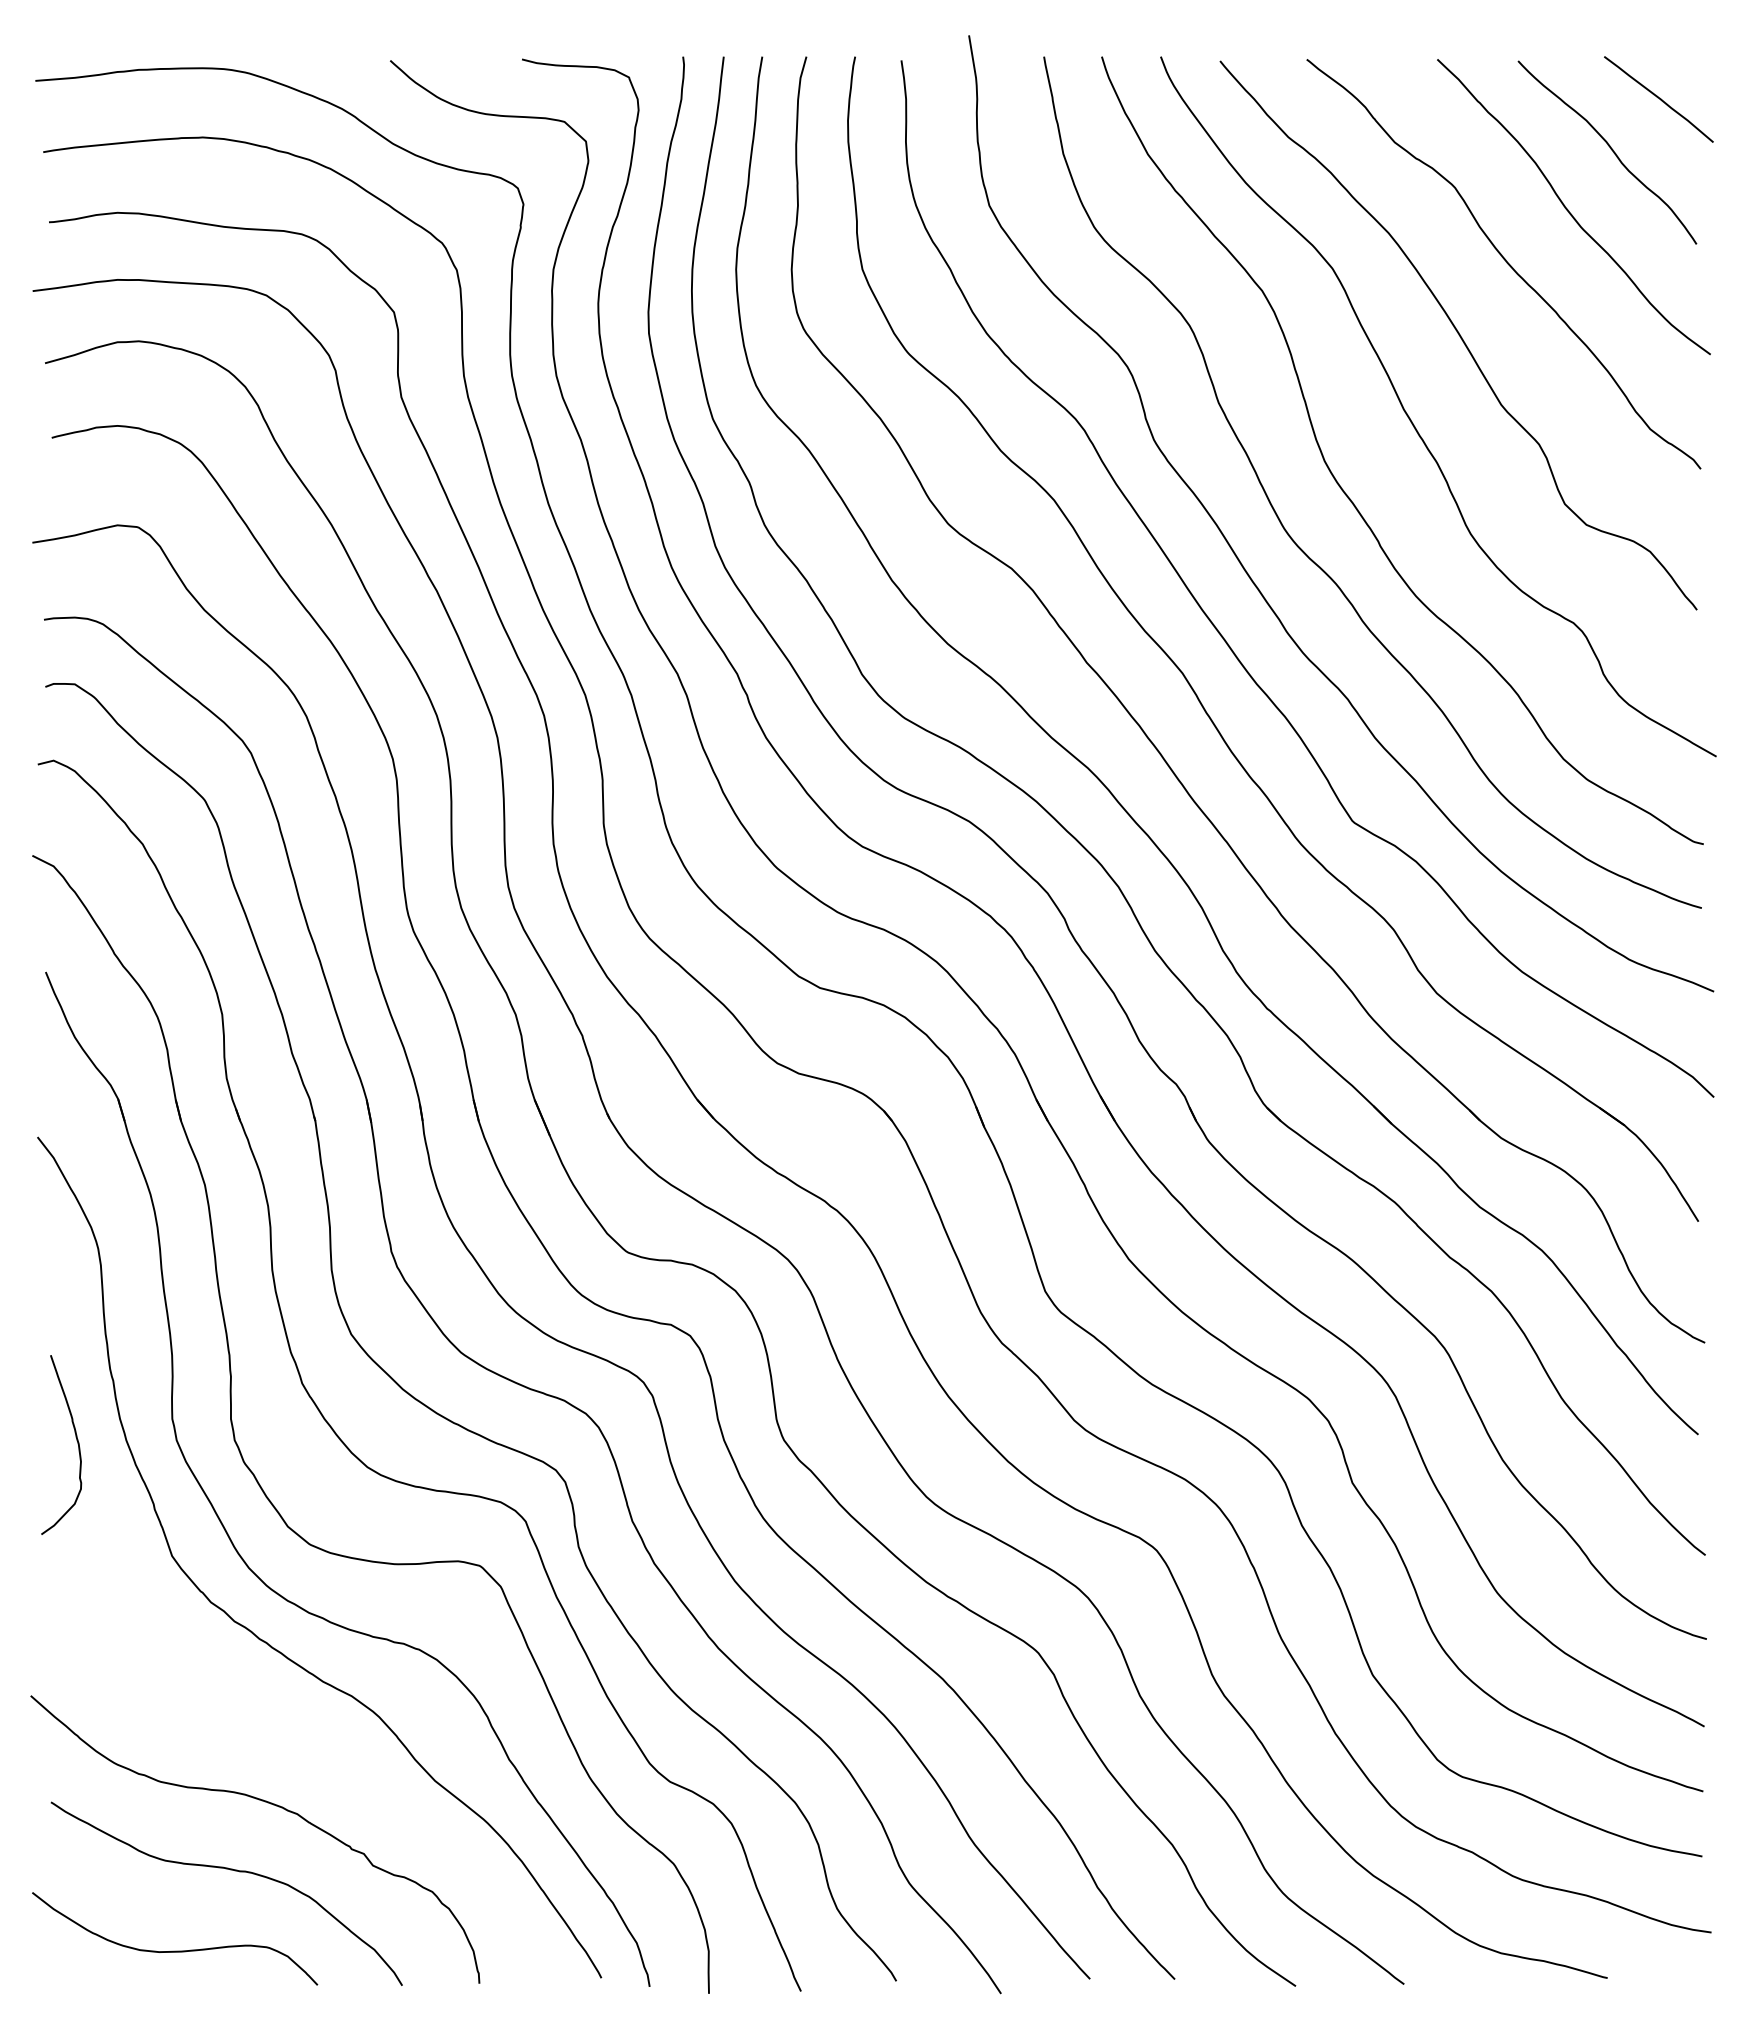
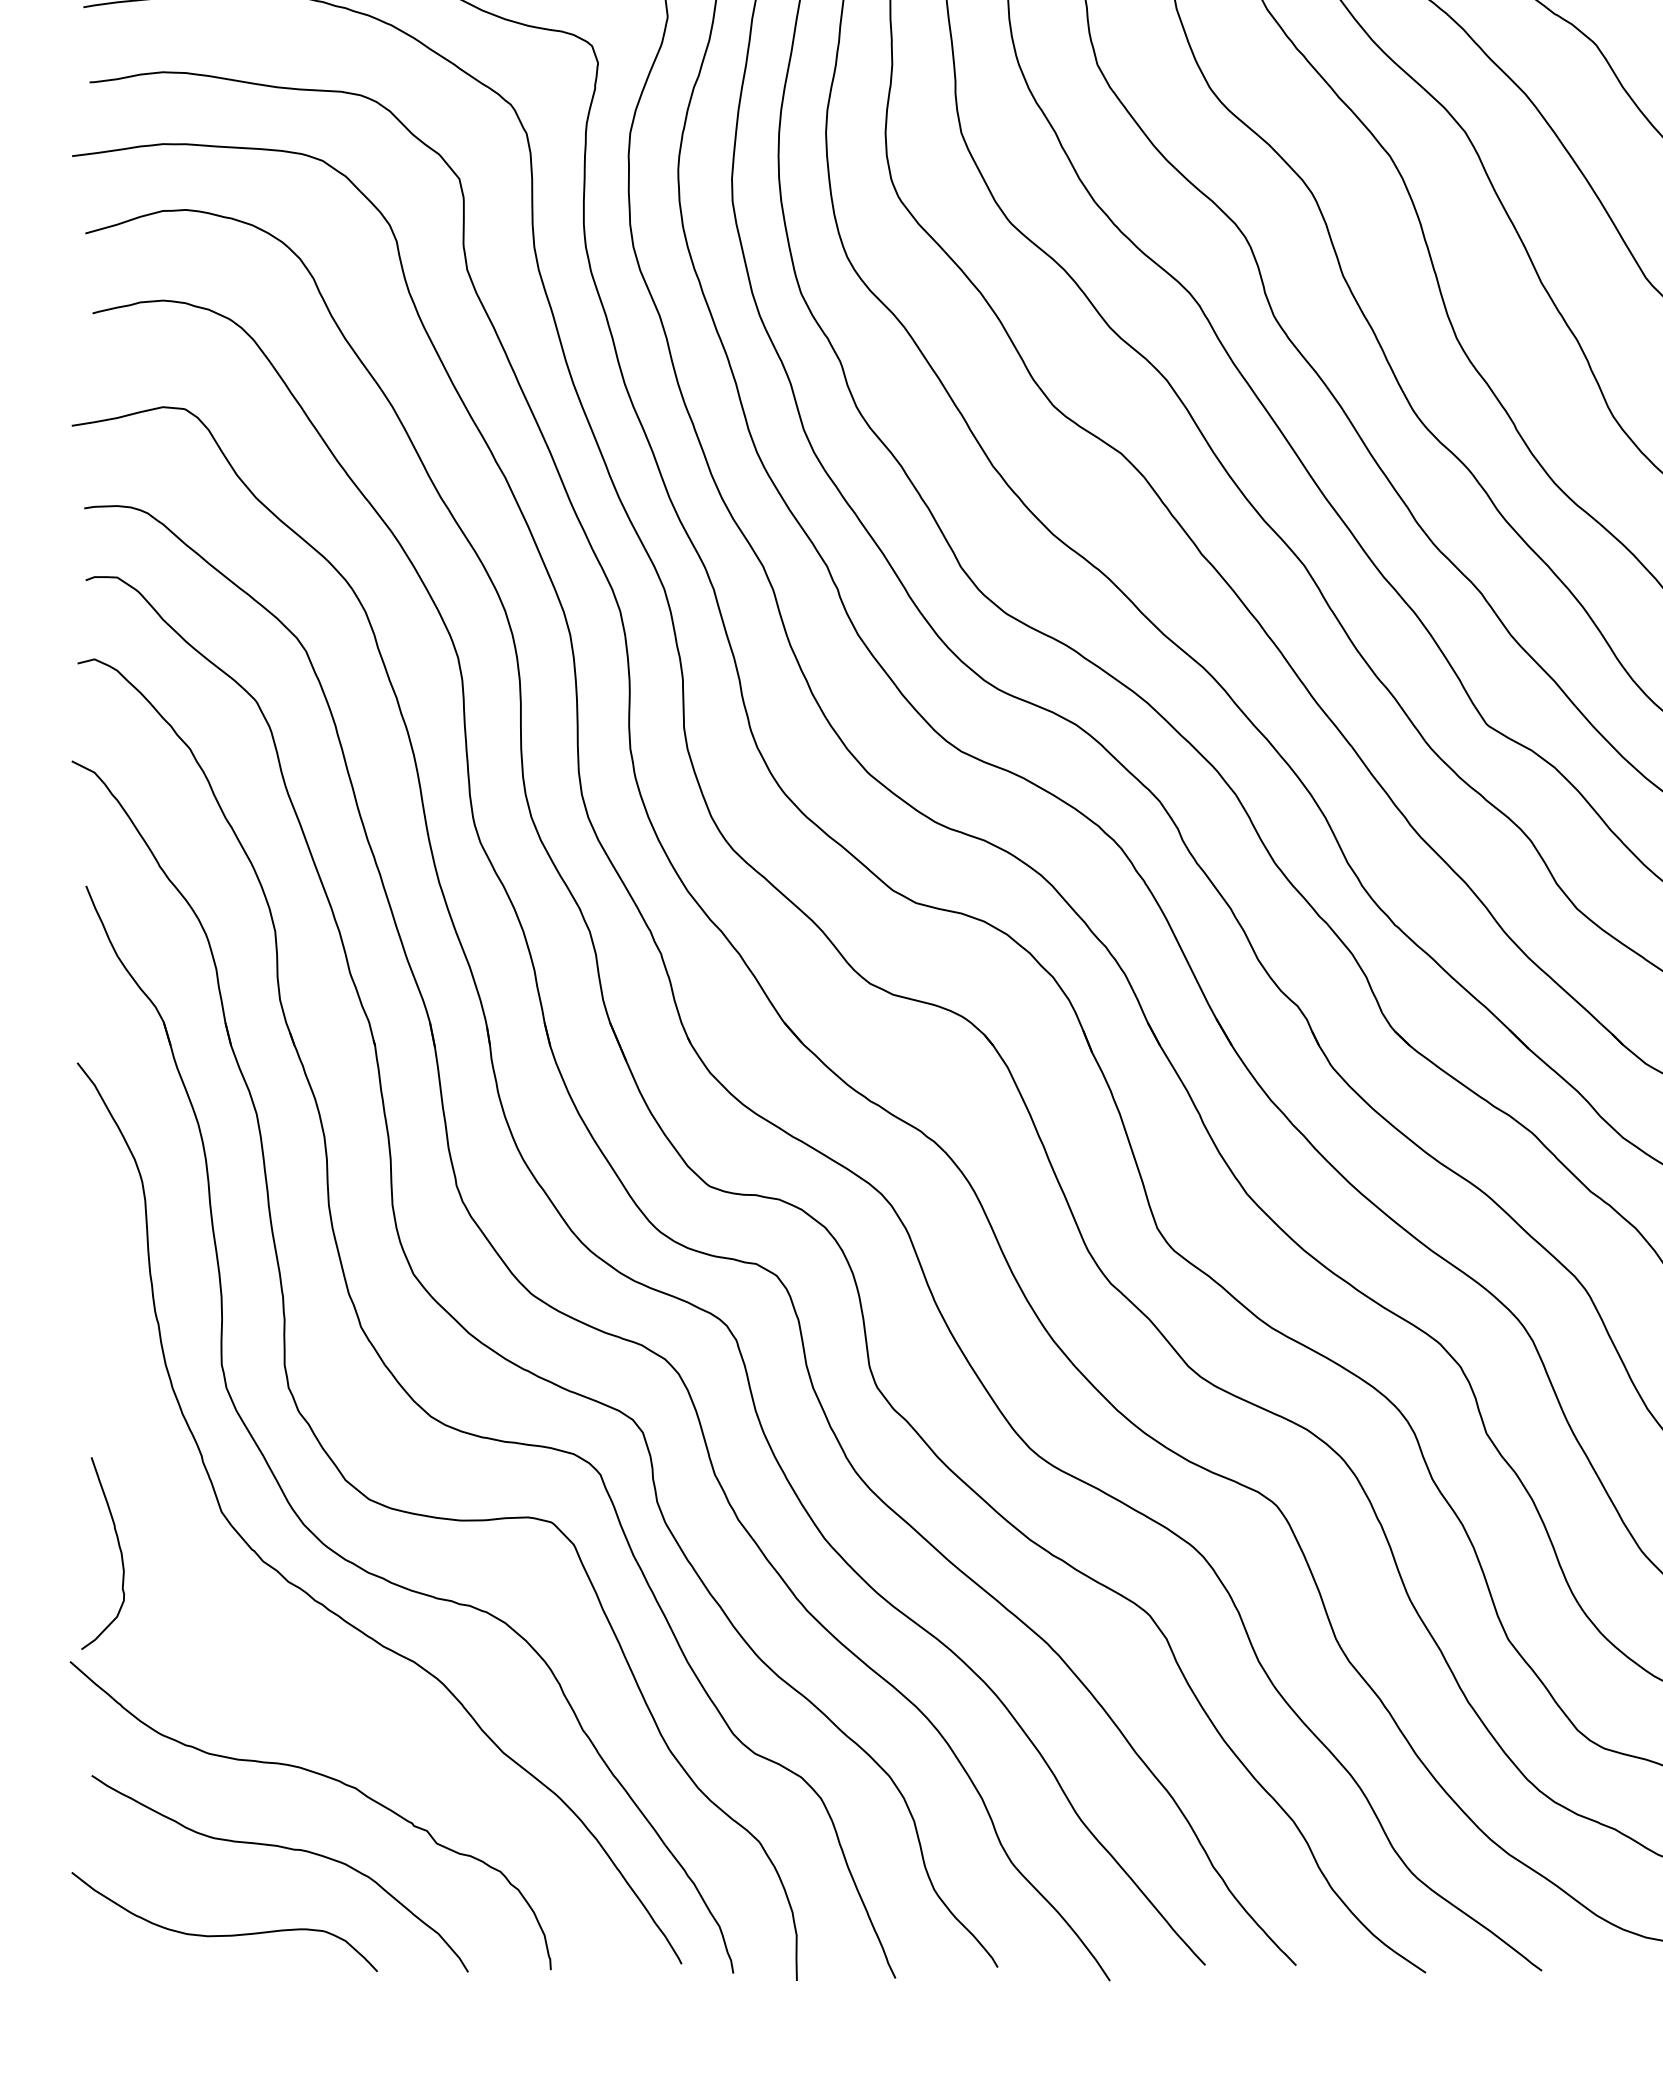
curve: (76, 1440) -> (119, 1548), moved

